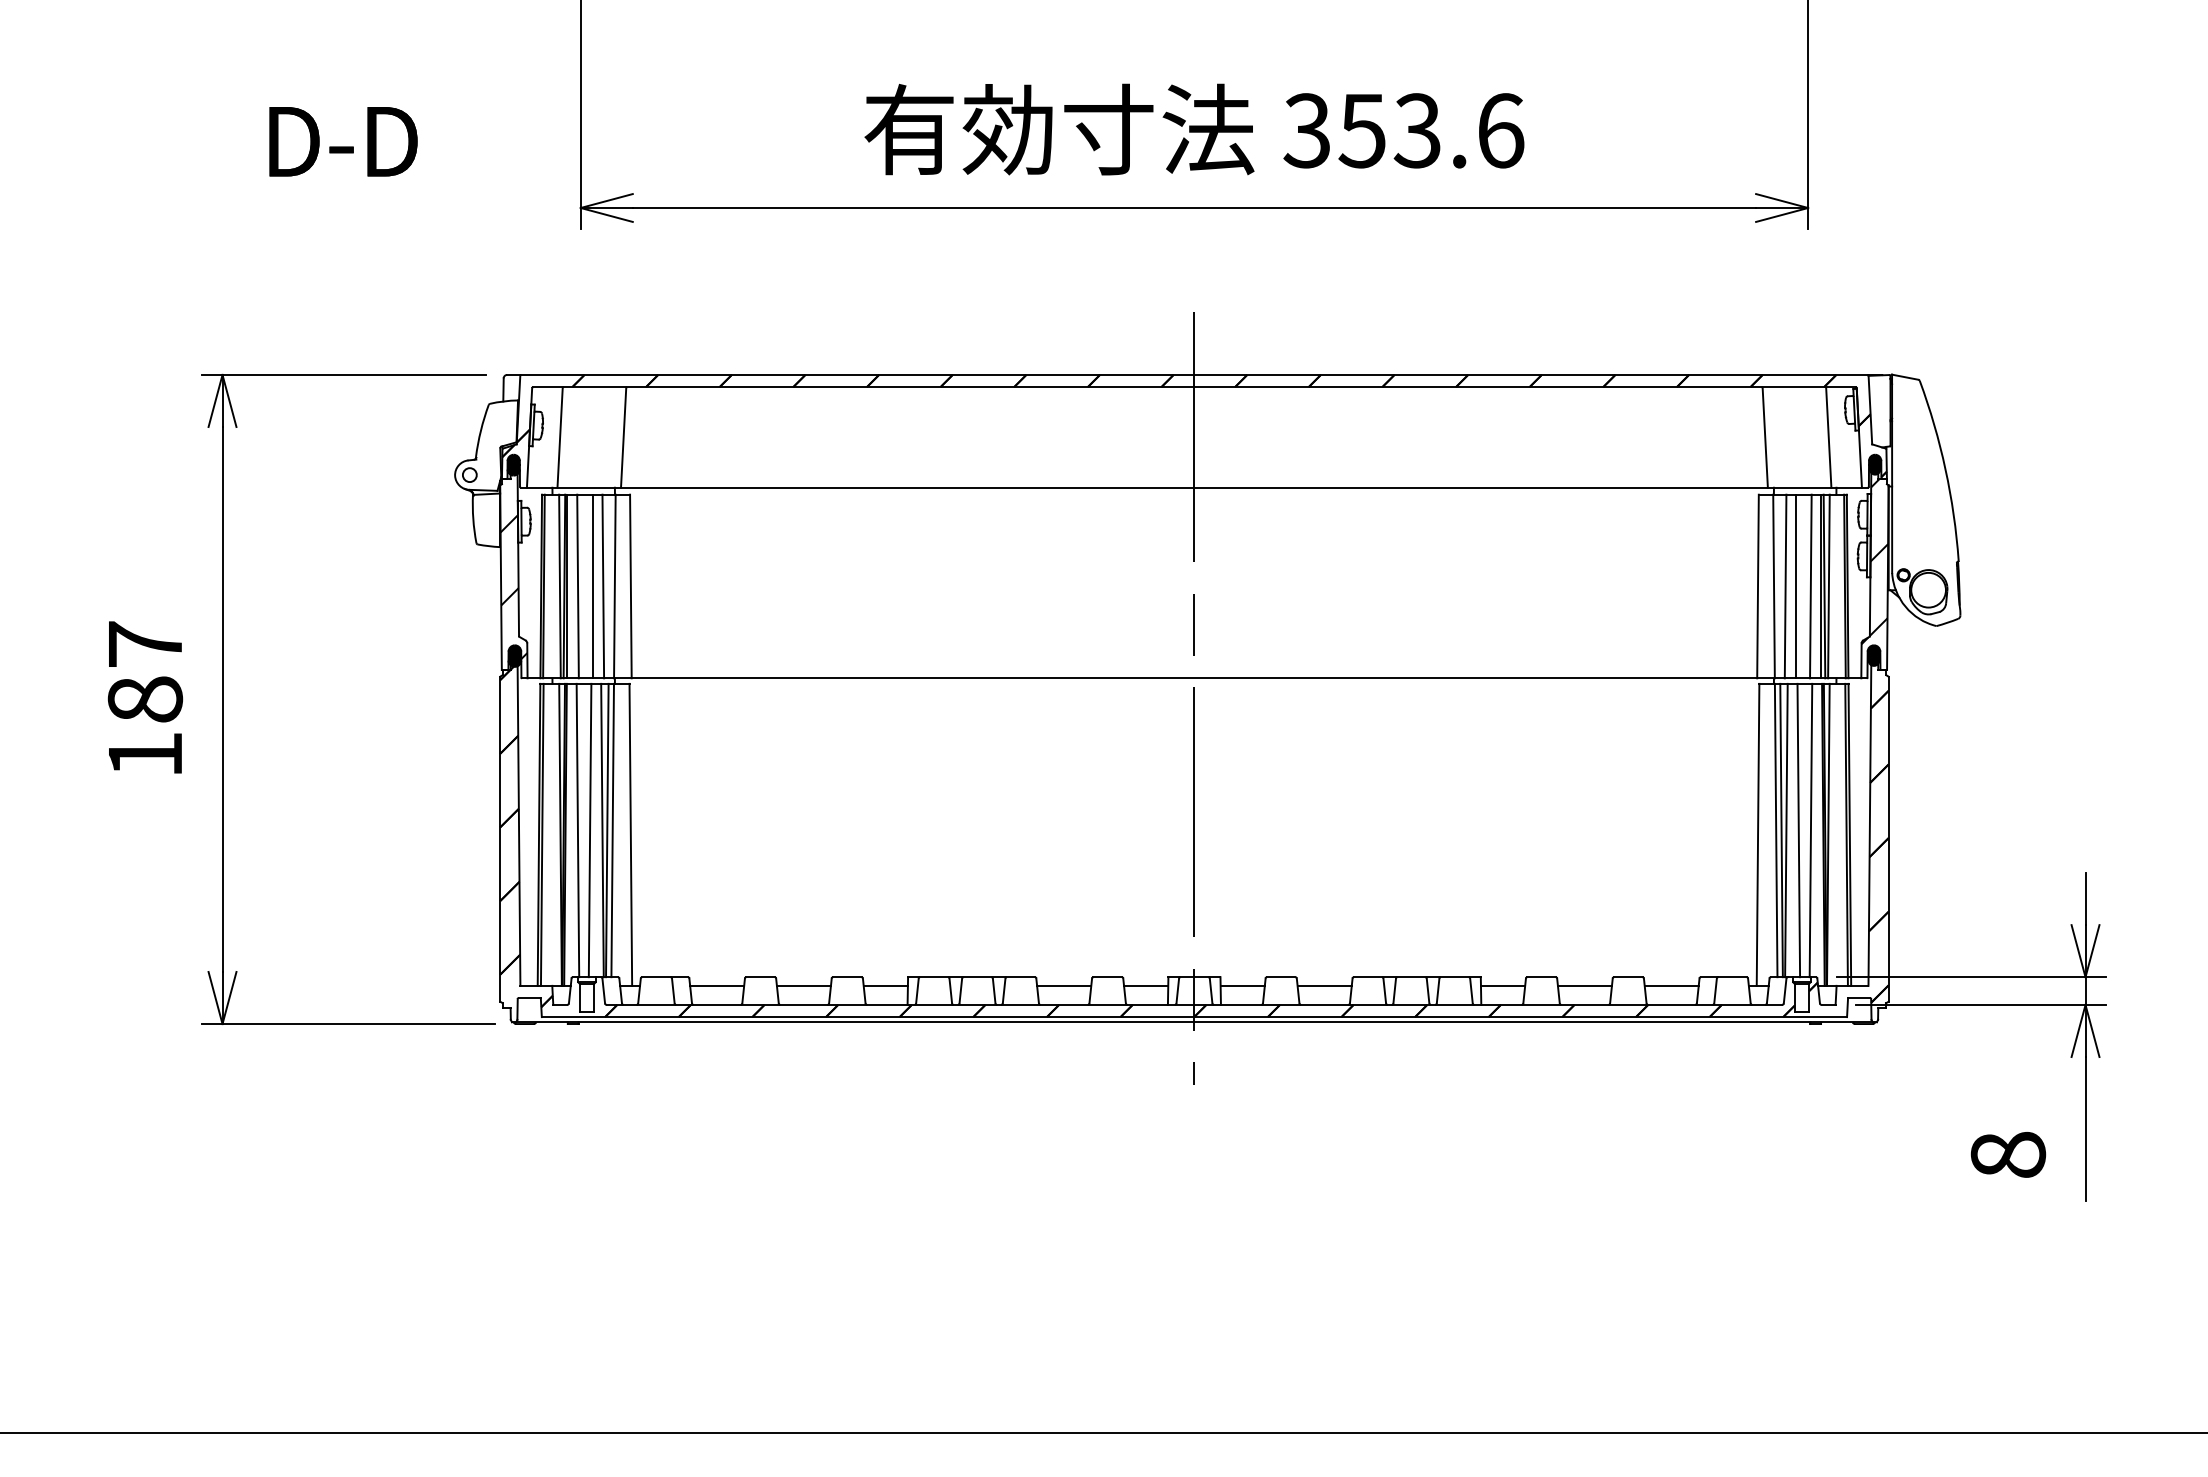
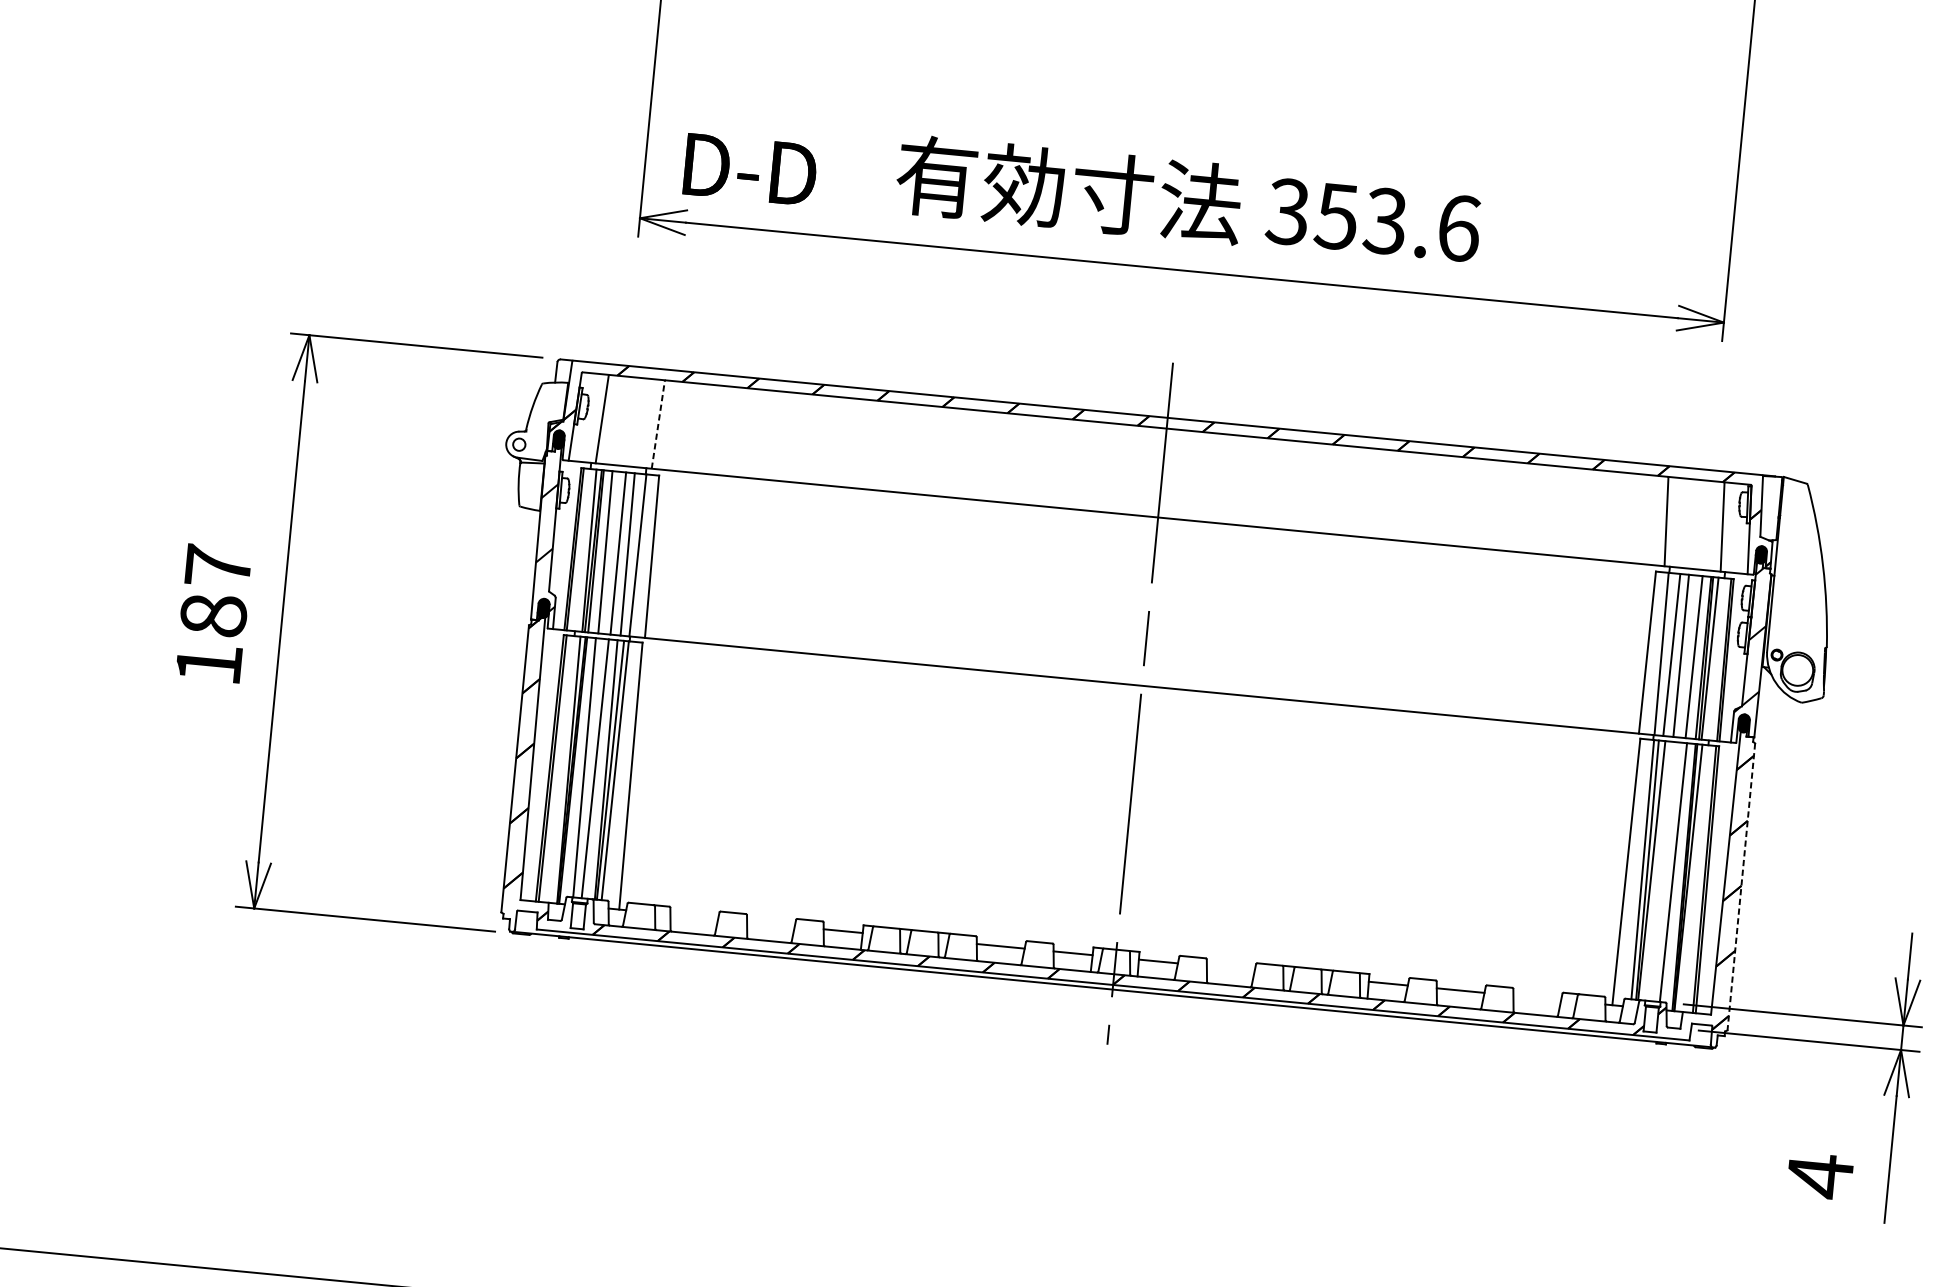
text: (343, 141) -> (750, 169), moved
line: (623, 437) -> (658, 424), solid -> dashed
line: (1798, 830) -> (1662, 871), removed
line: (1888, 839) -> (1741, 887), solid -> dashed
line: (717, 985) -> (694, 916), removed
line: (803, 985) -> (770, 923), removed
line: (1324, 985) -> (1230, 968), removed
line: (1671, 985) -> (1537, 997), removed
text: (2008, 1155) -> (1820, 1176), 8 -> 4

